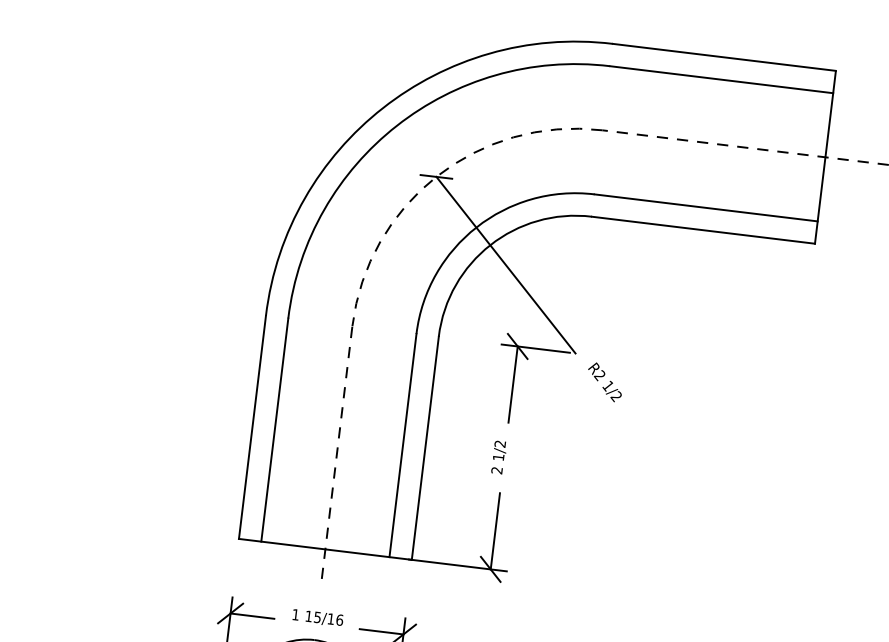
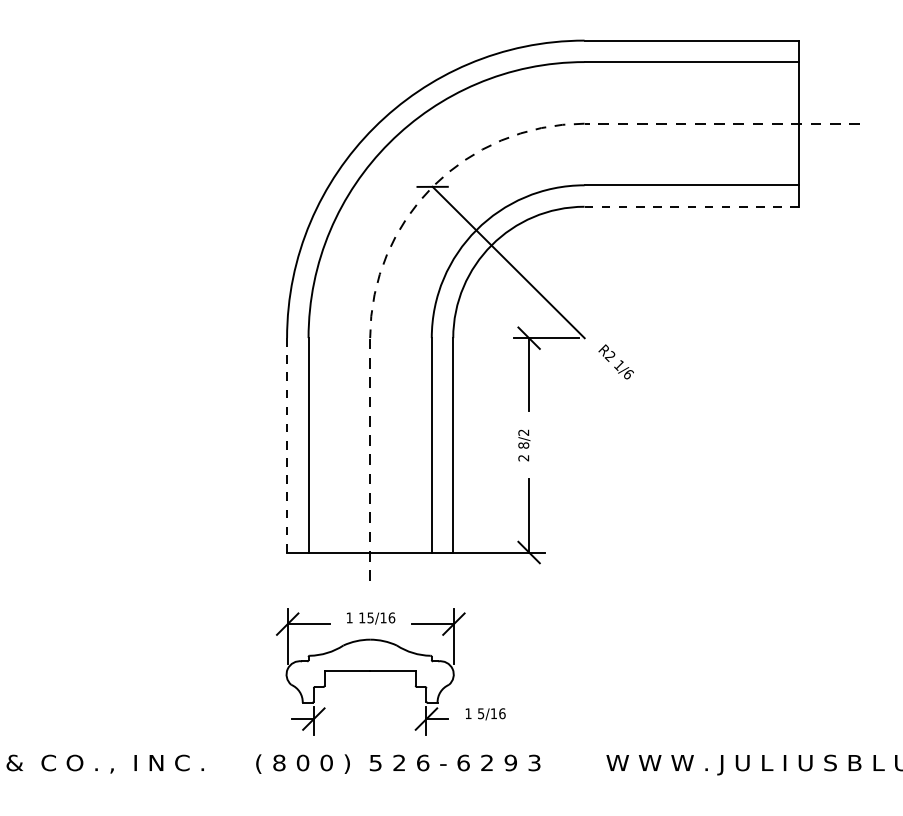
line: (703, 229) -> (691, 206), solid -> dashed
text: (615, 396) -> (627, 374), 1/2 -> 1/6
line: (253, 426) -> (287, 444), solid -> dashed
text: (498, 457) -> (523, 445), 1/2 -> 8/2

